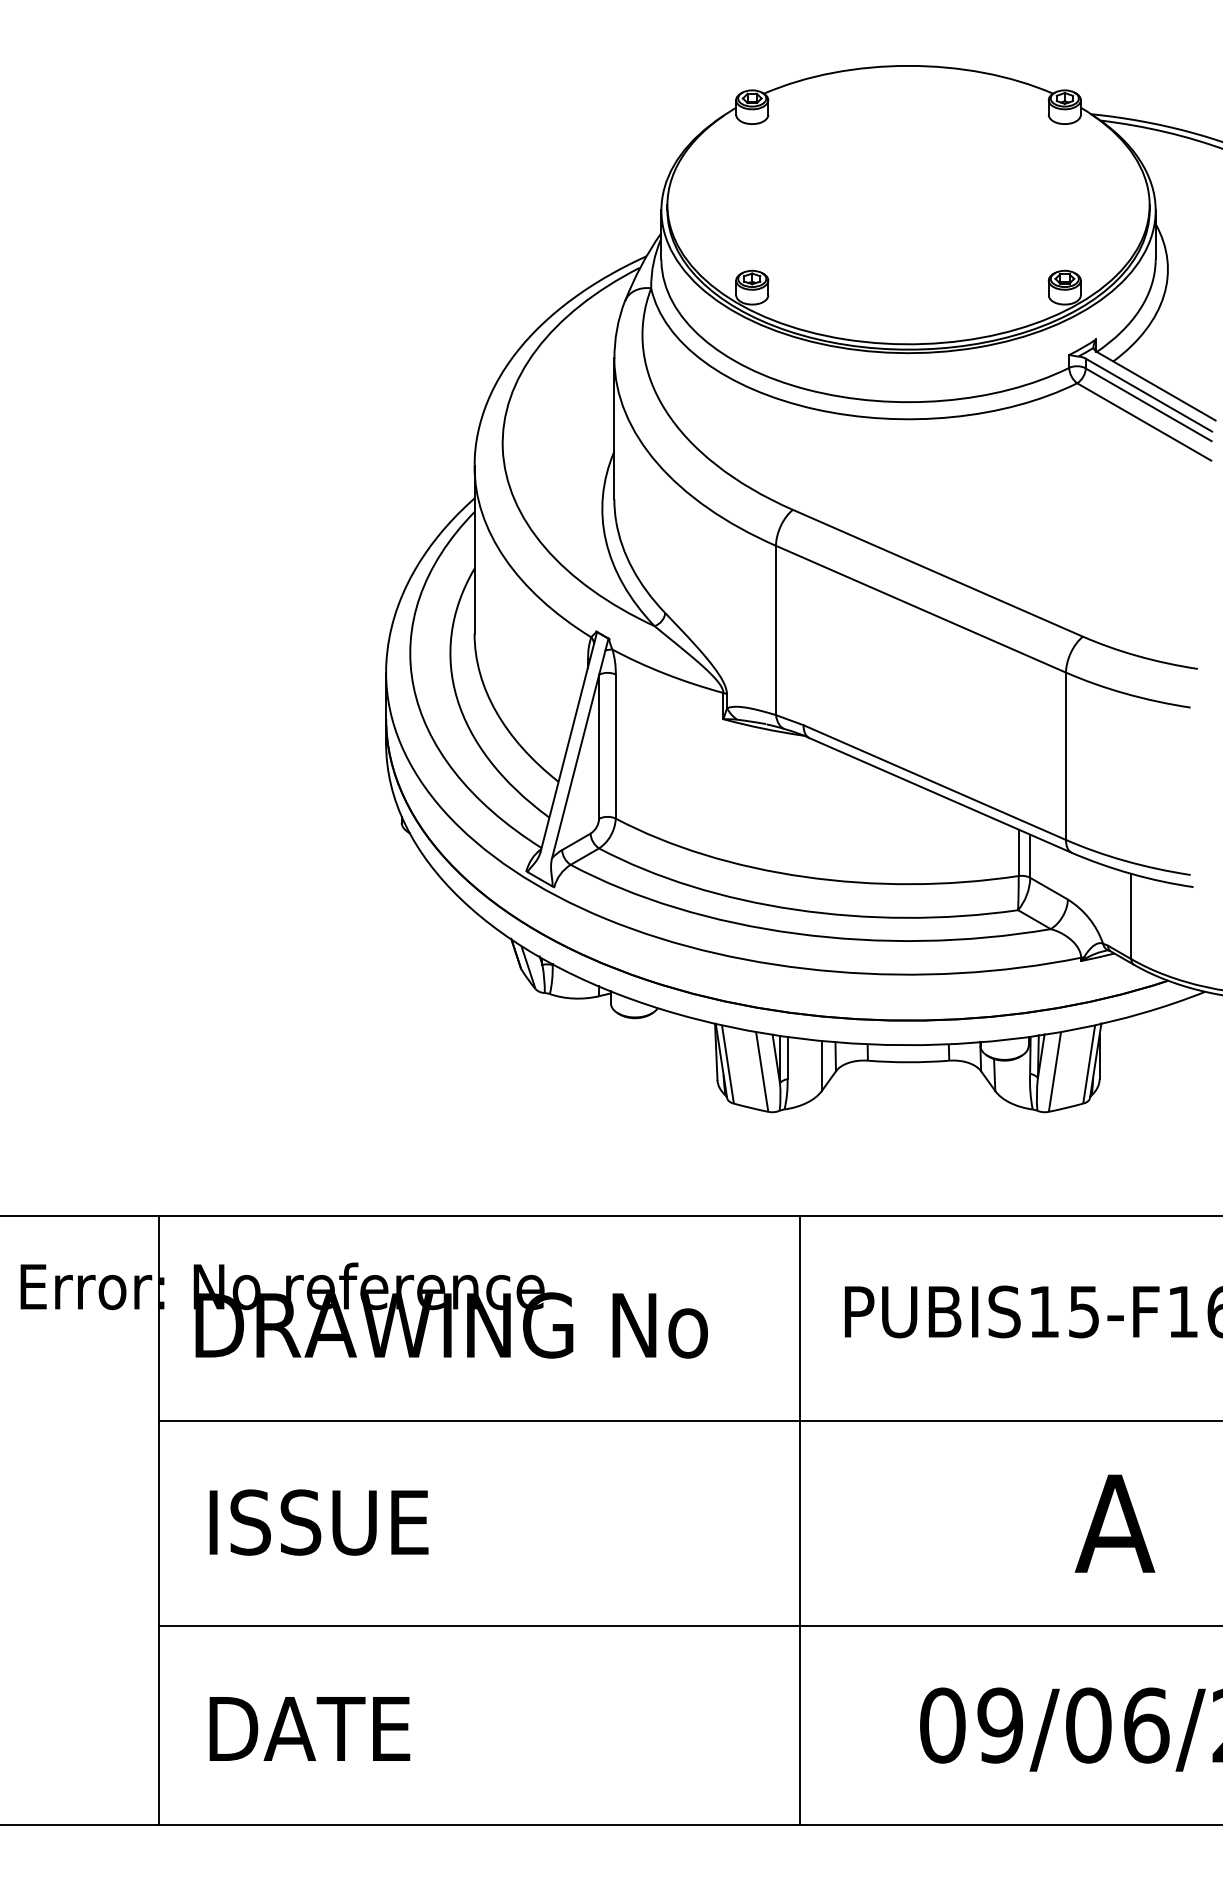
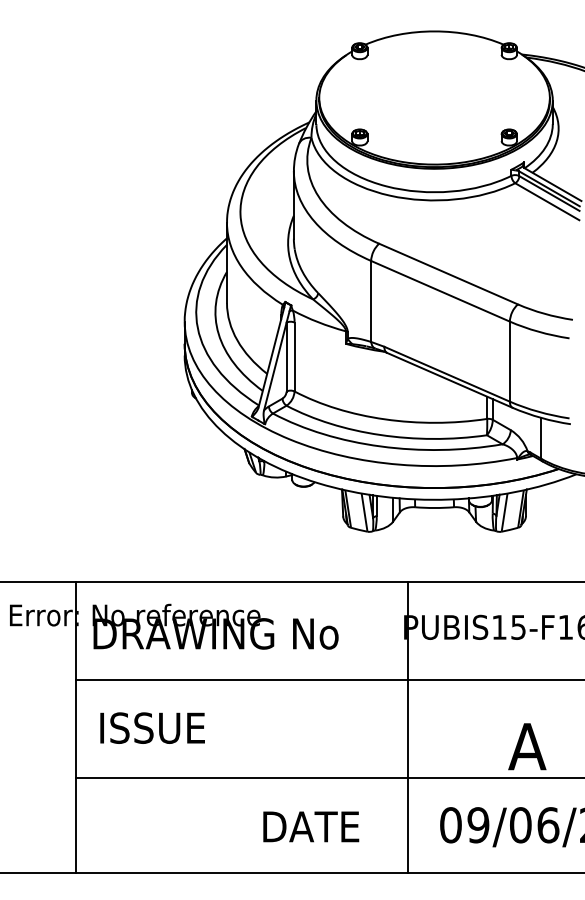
line: (799, 1521) -> (407, 727), moved
text: (1115, 1523) -> (527, 746), moved
text: (310, 1728) -> (311, 826), moved

